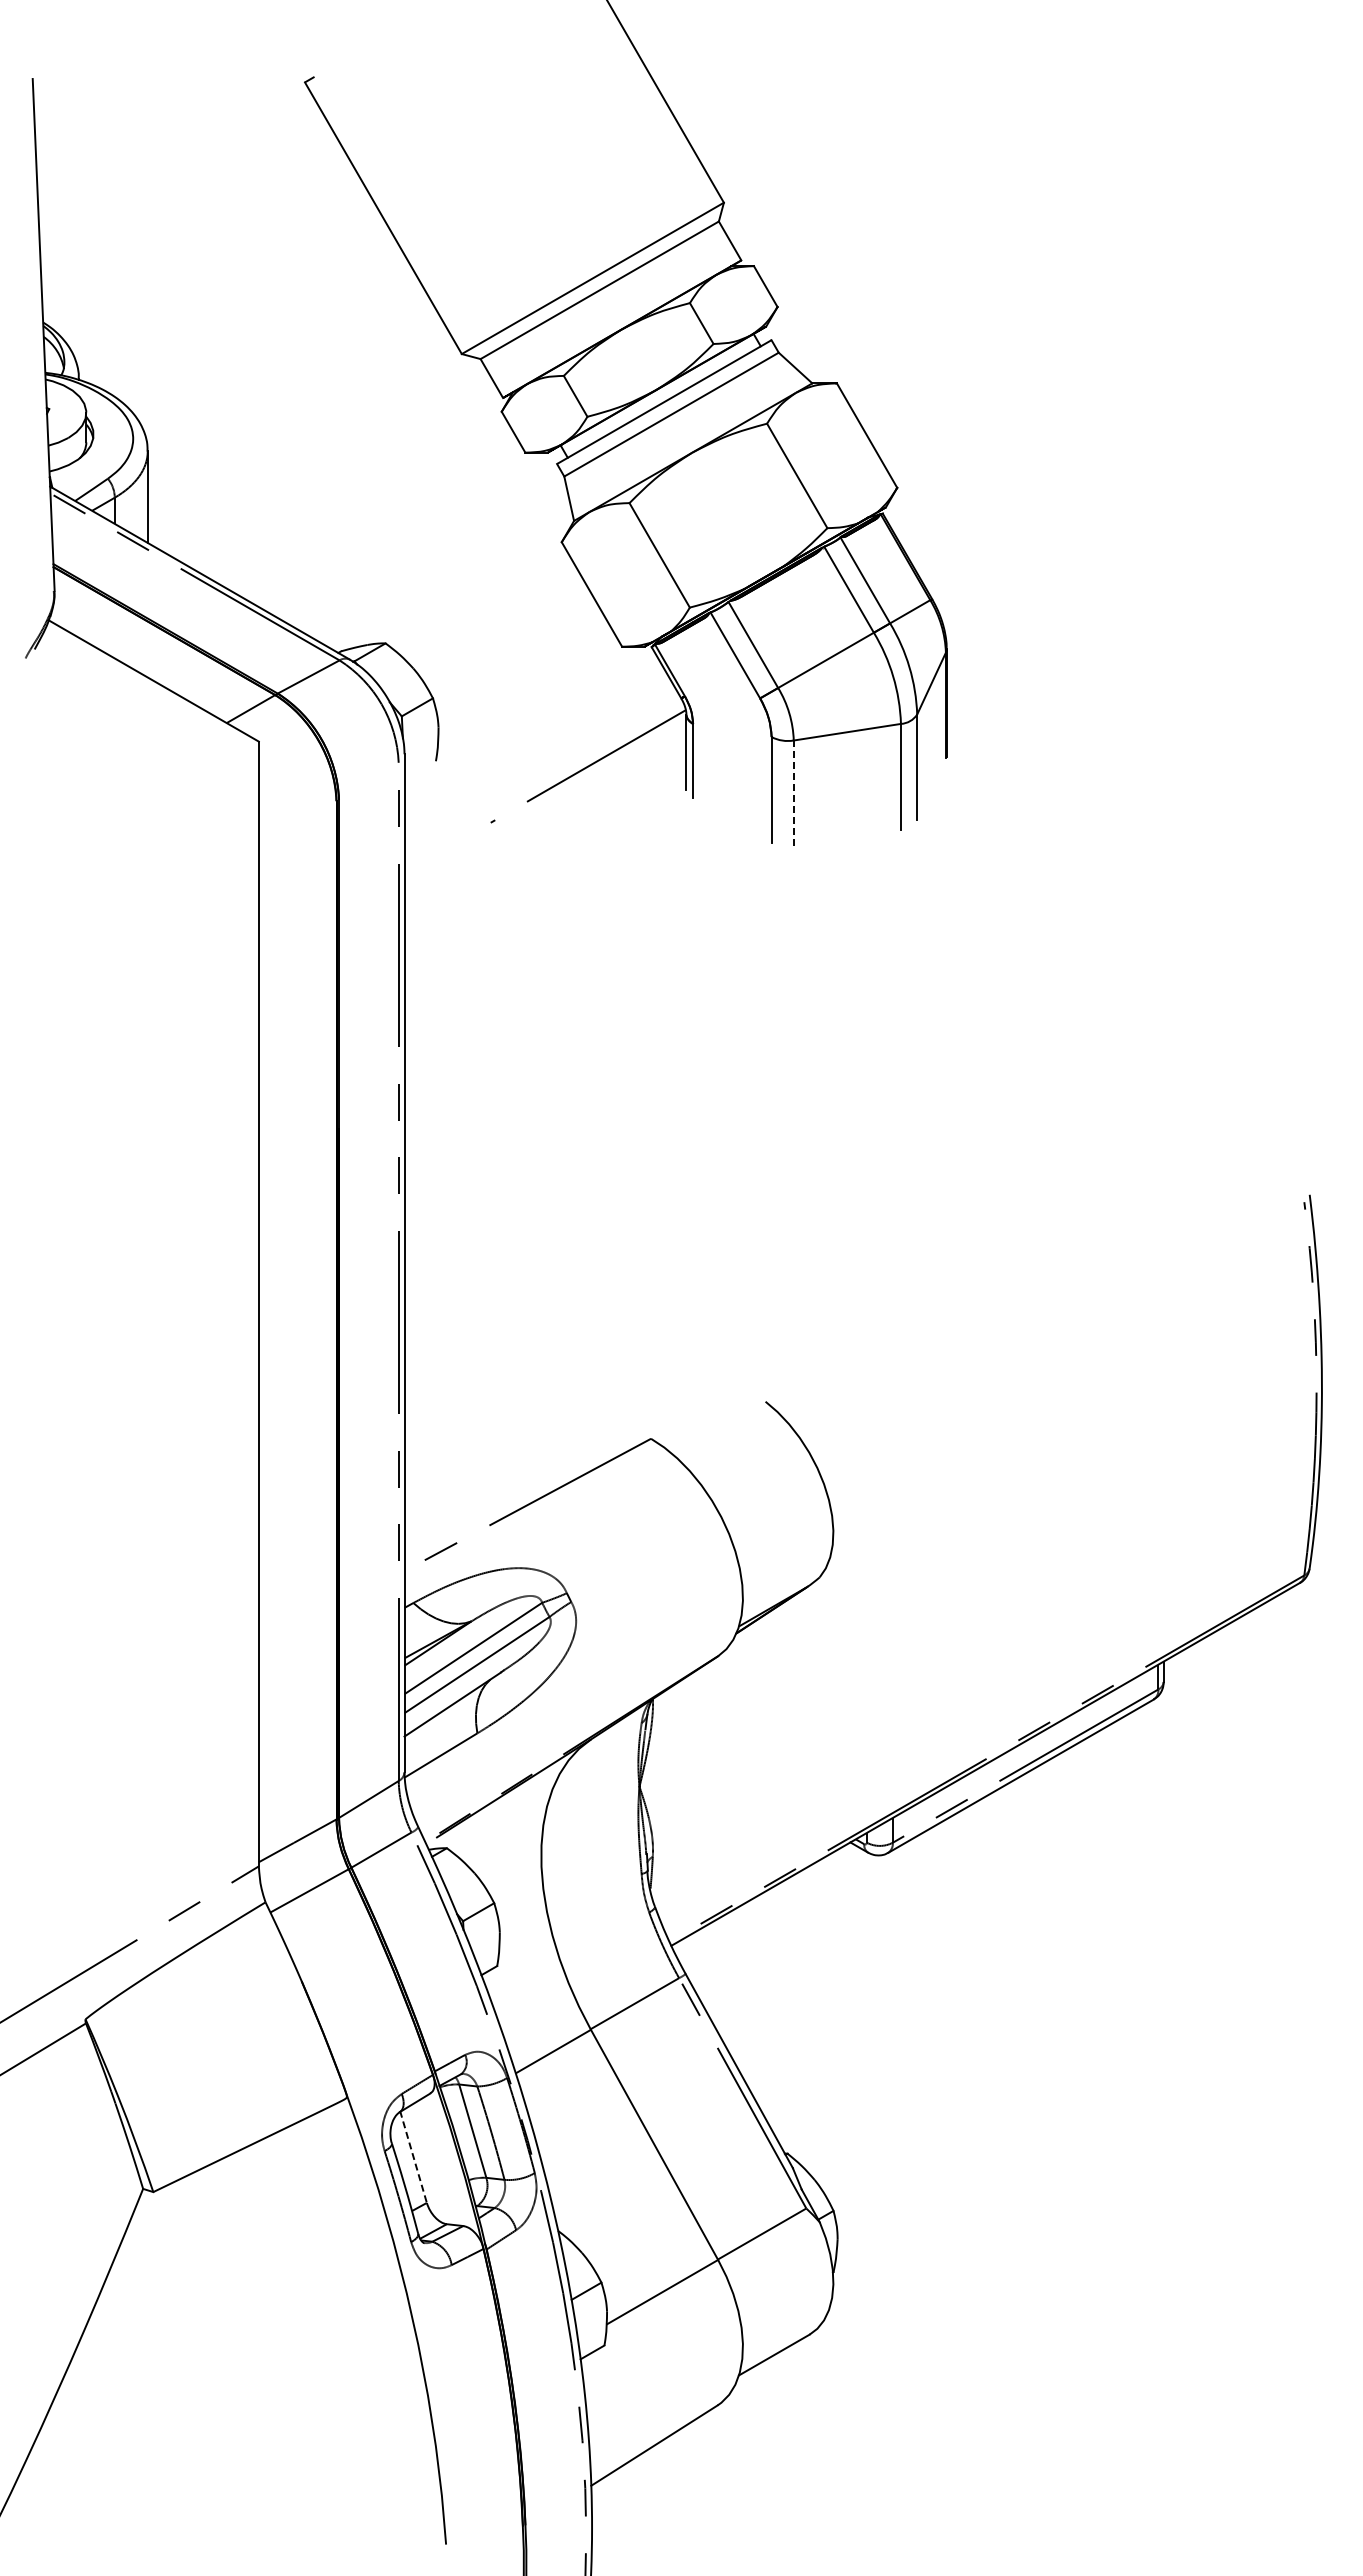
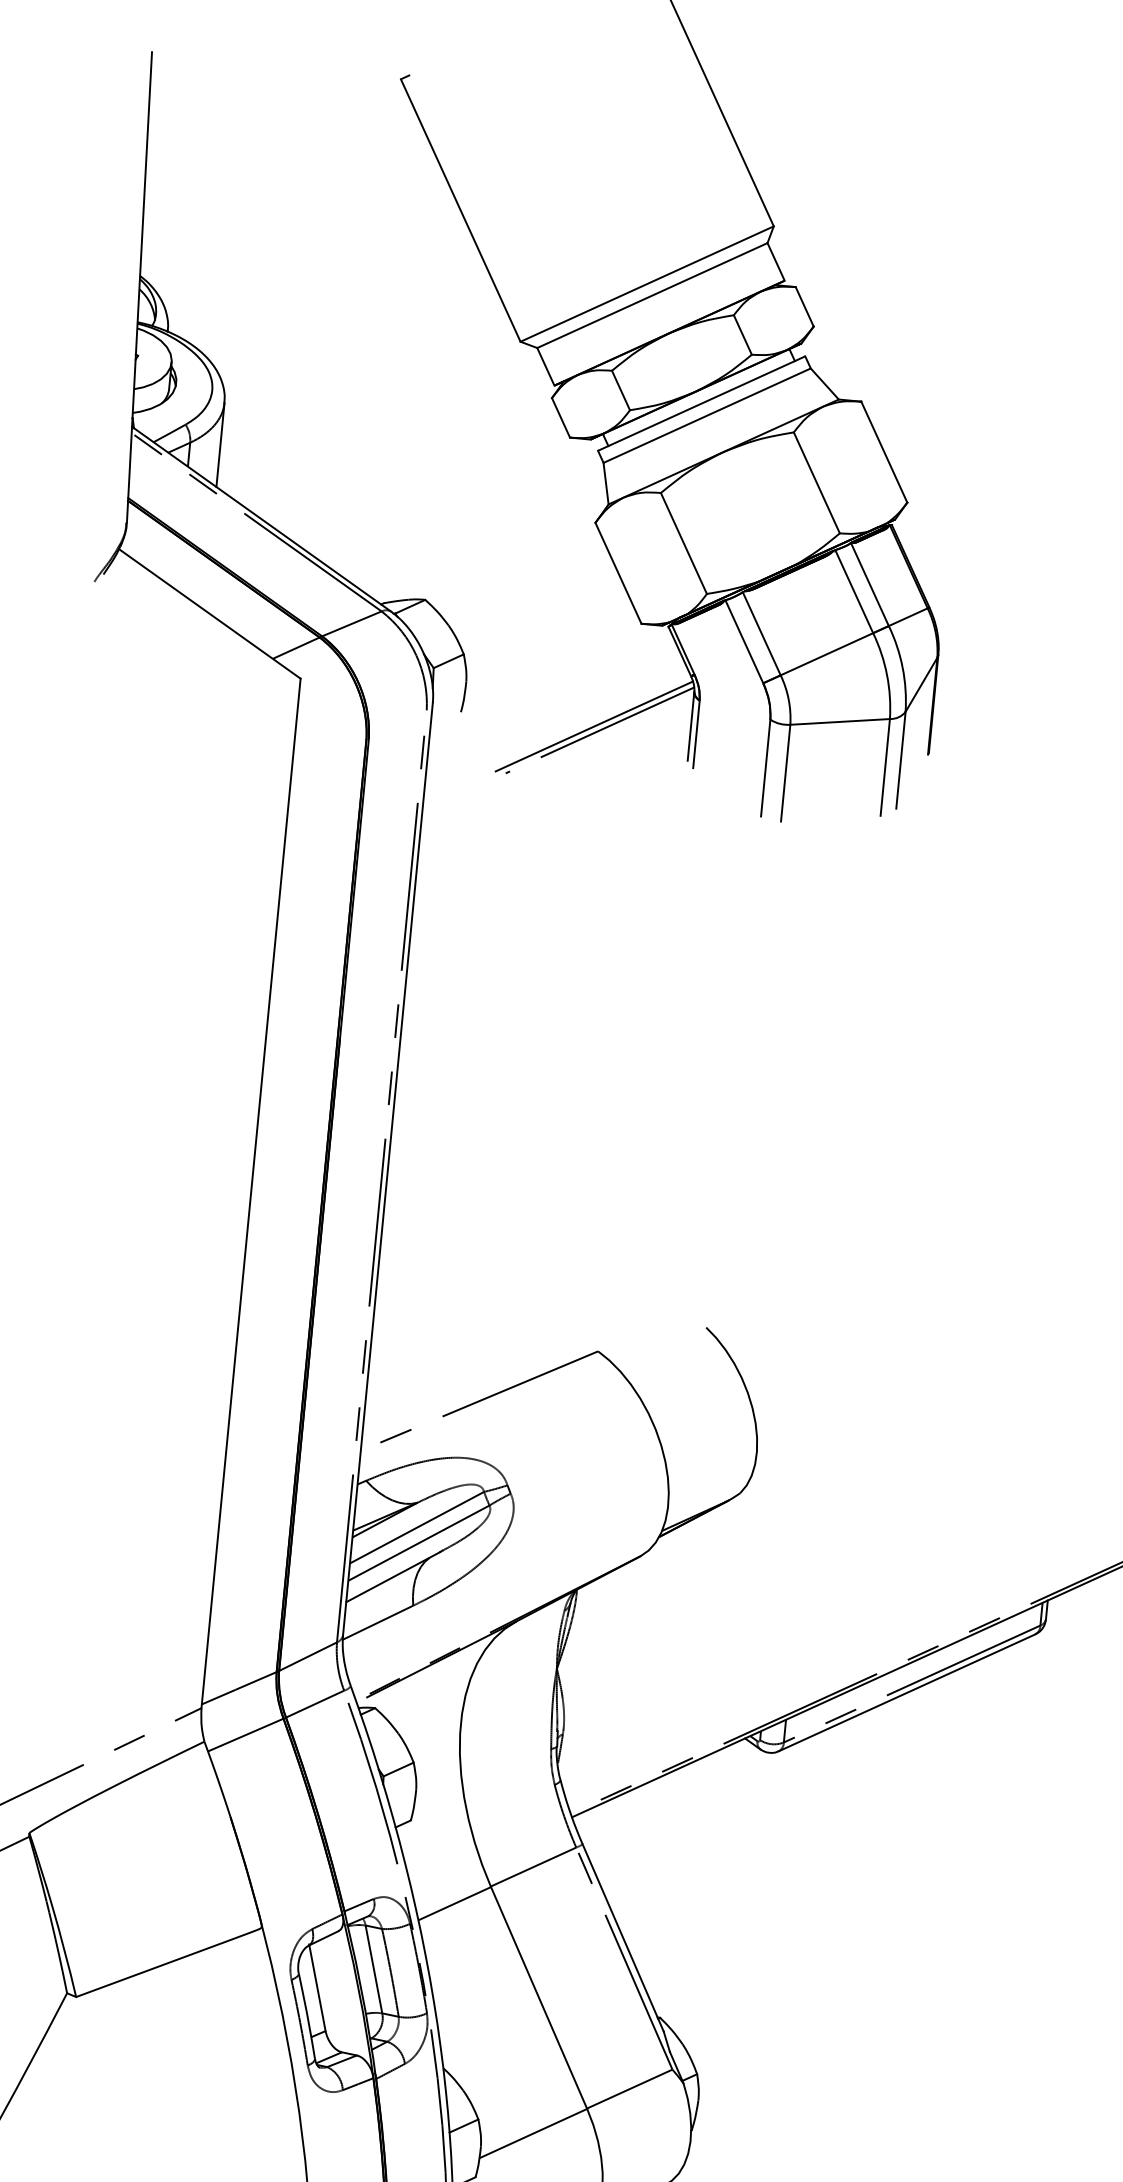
line: (581, 762) -> (594, 726), added
line: (793, 793) -> (785, 773), dashed -> solid
line: (413, 2156) -> (317, 1987), dashed -> solid

